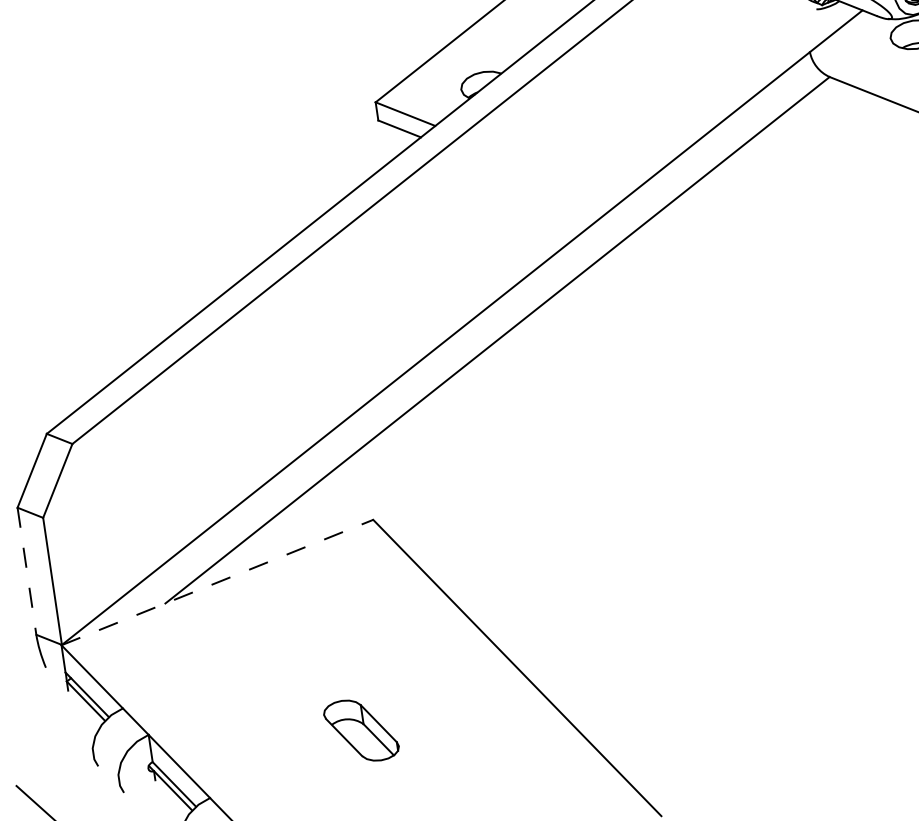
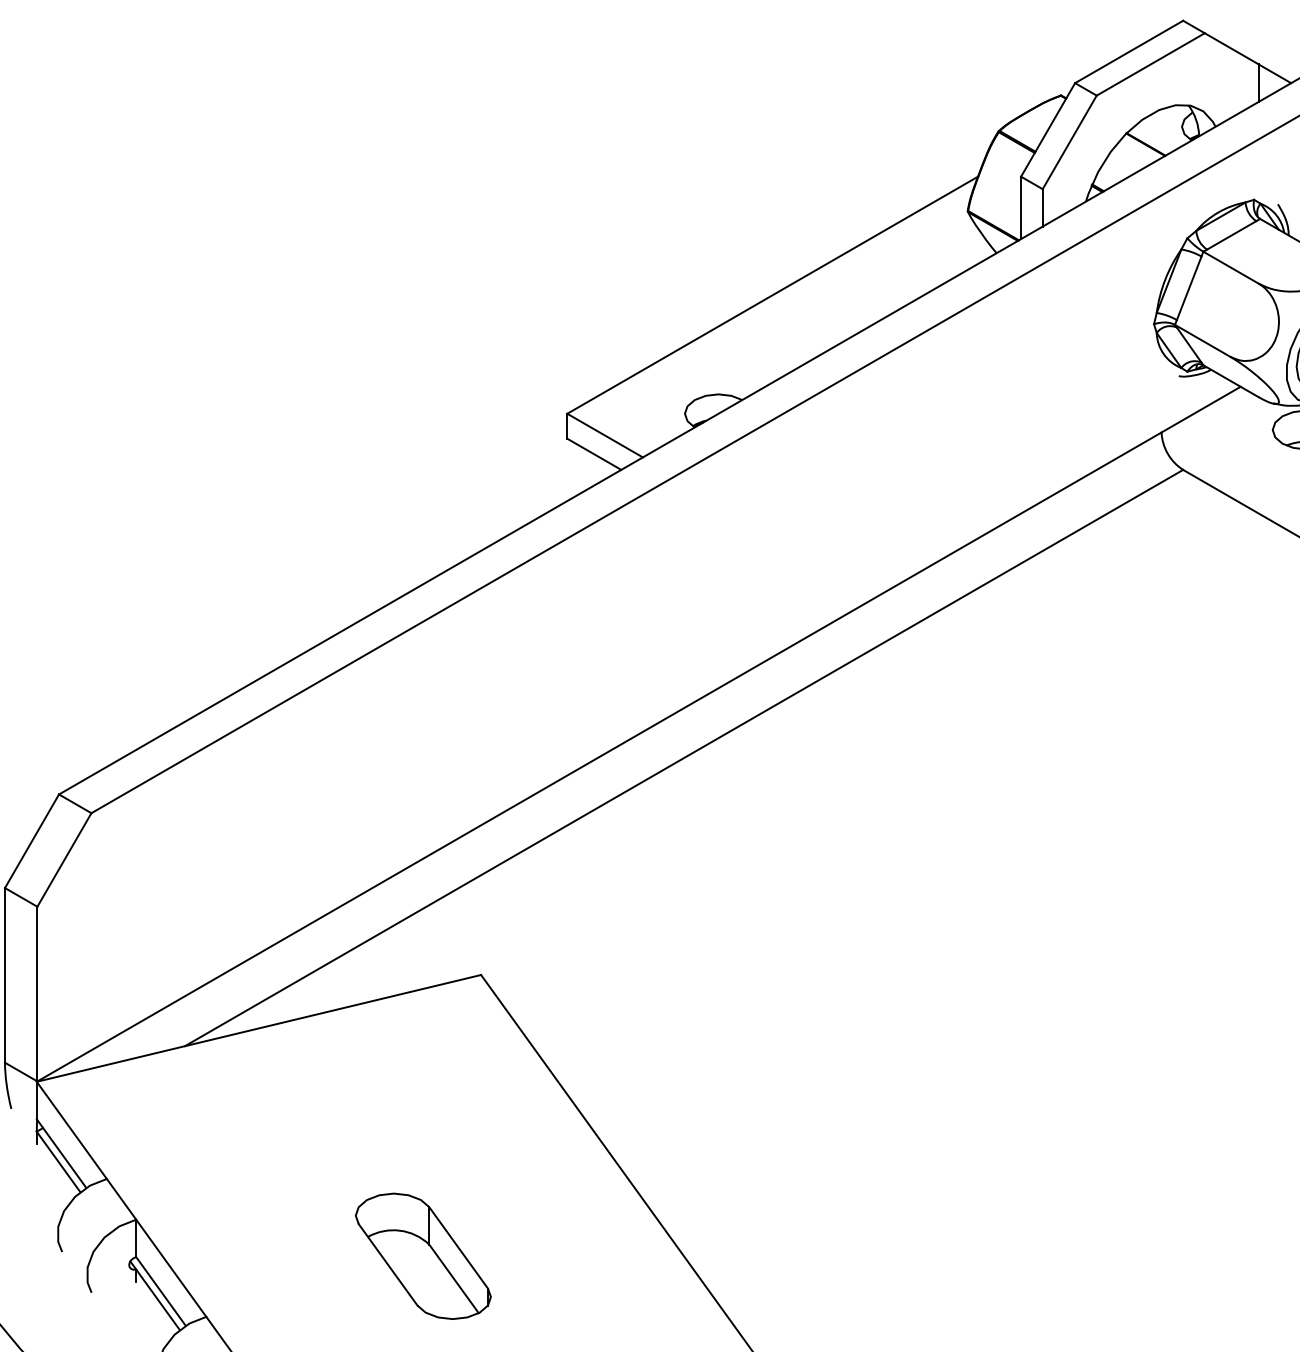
line: (27, 571) -> (5, 975), dashed -> solid
line: (217, 582) -> (259, 1028), dashed -> solid
part: (361, 730) -> (423, 1255), size x1.43

